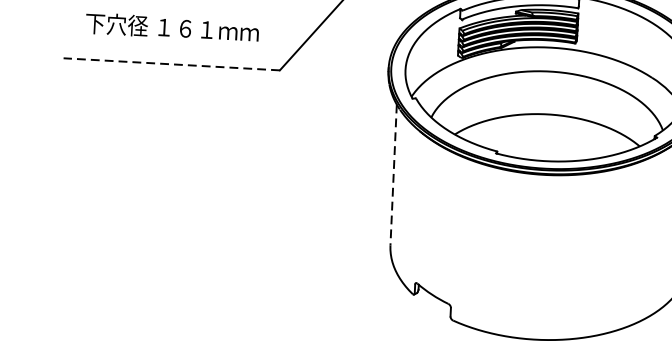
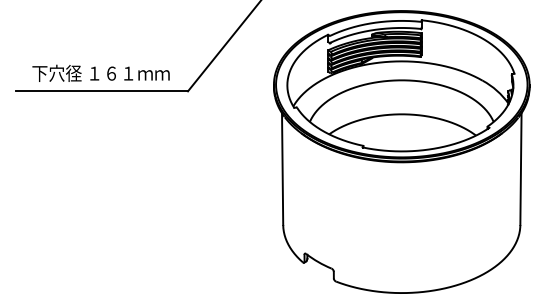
text: (171, 26) -> (100, 72), moved
line: (172, 64) -> (102, 91), dashed -> solid
line: (393, 175) -> (282, 169), dashed -> solid

